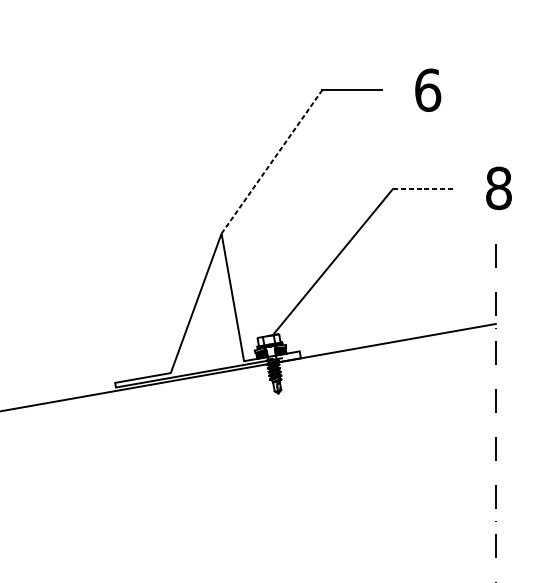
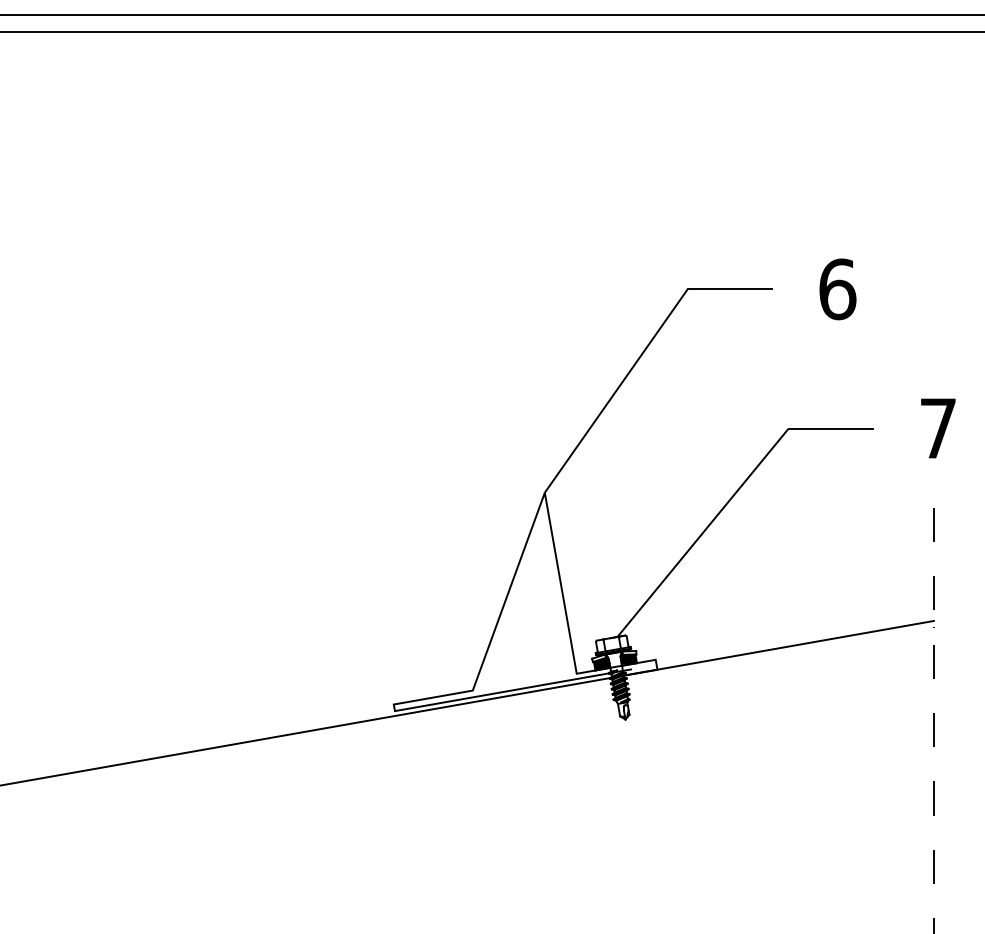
line: (272, 161) -> (616, 390), dashed -> solid
line: (423, 188) -> (831, 428), dashed -> solid
text: (499, 188) -> (938, 428), 8 -> 7

